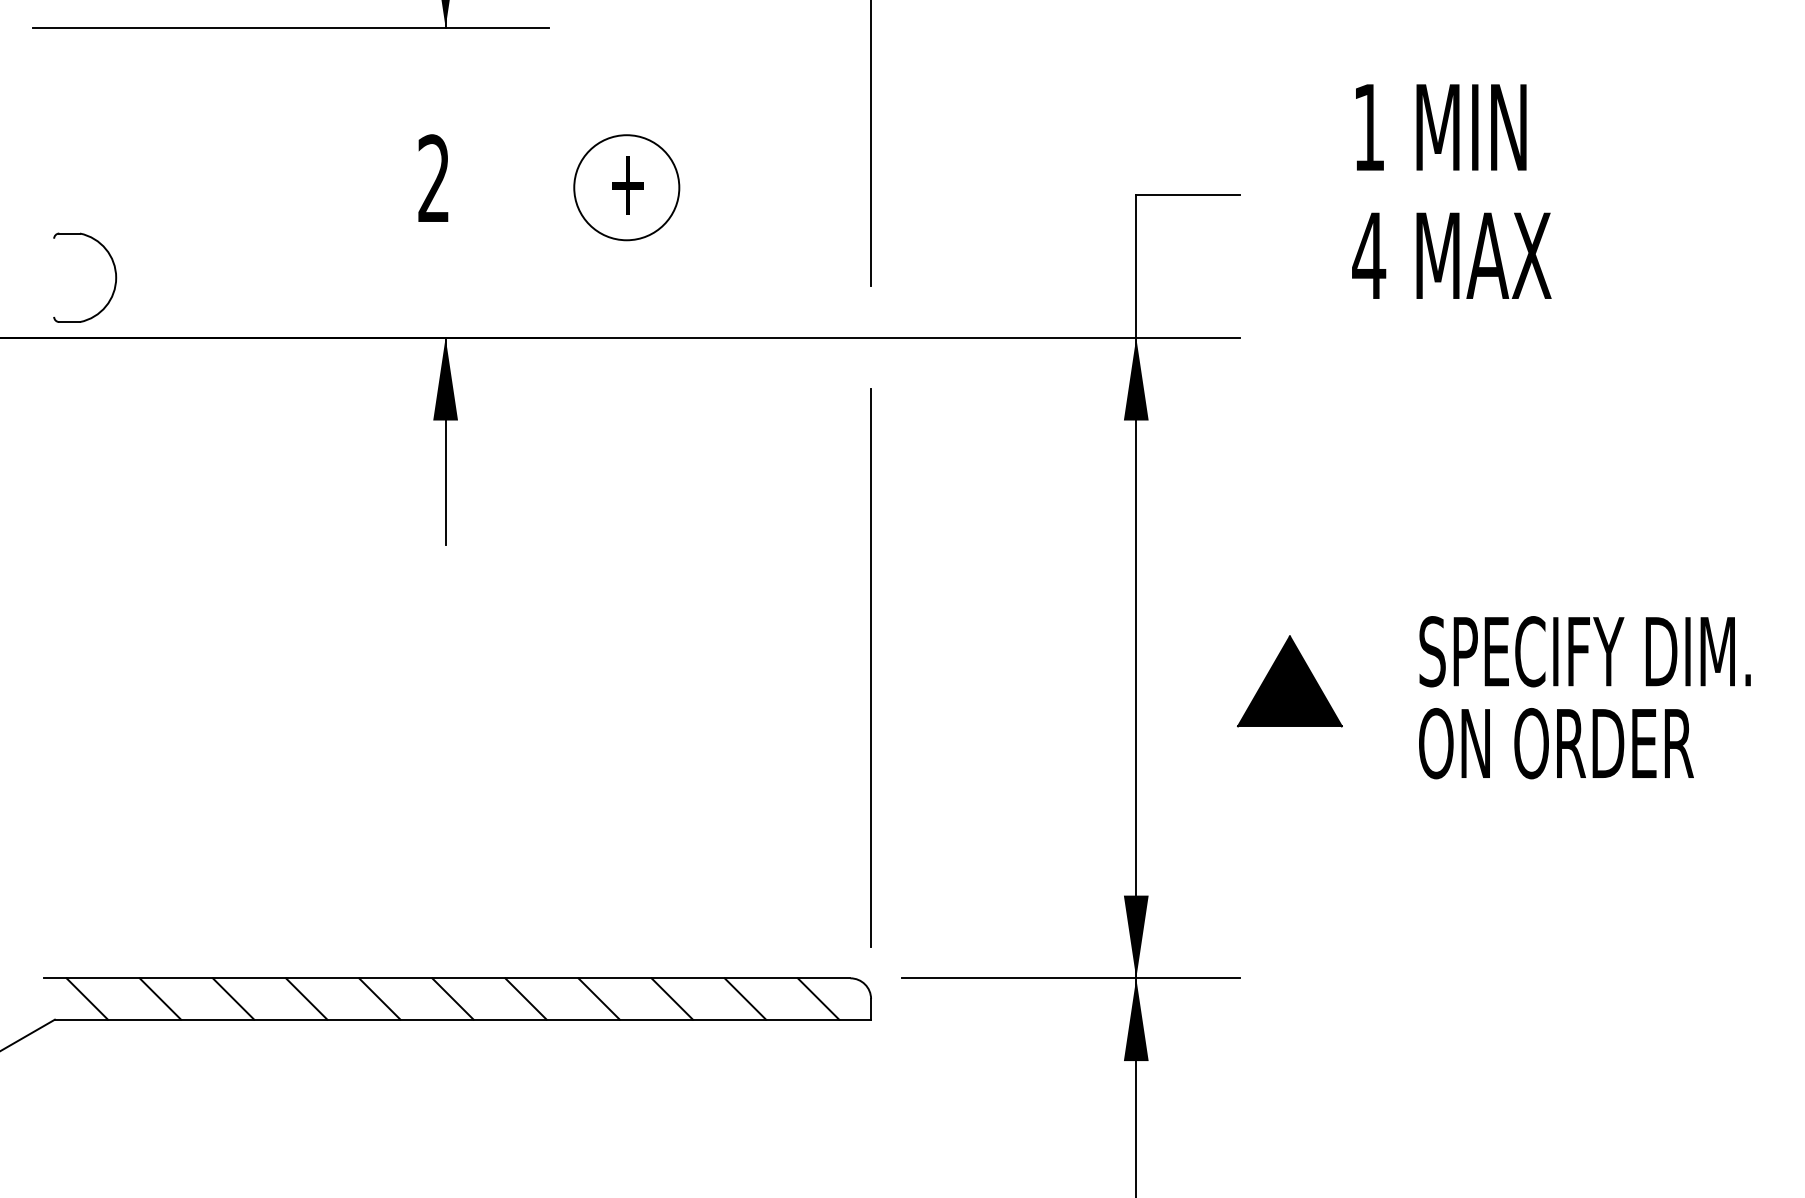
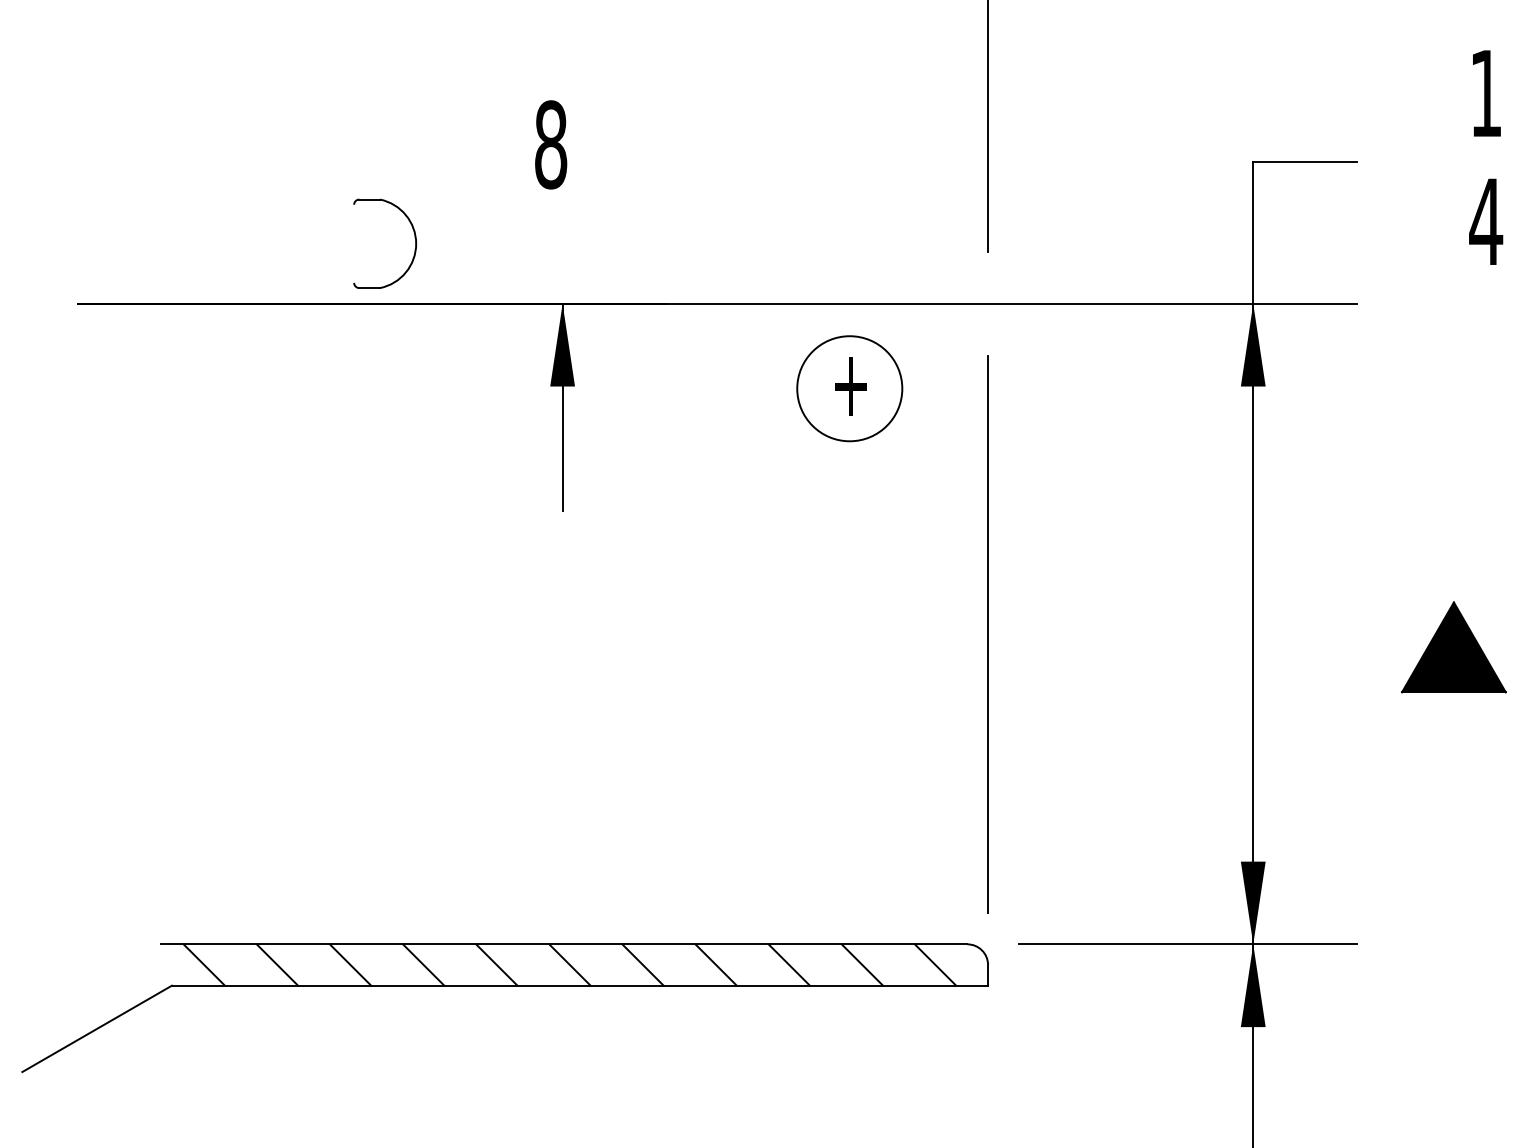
text: (434, 178) -> (551, 144), 2 -> 8
part: (626, 187) -> (849, 388), moved
part: (114, 272) -> (414, 238), moved
part: (1289, 681) -> (1453, 647), moved

